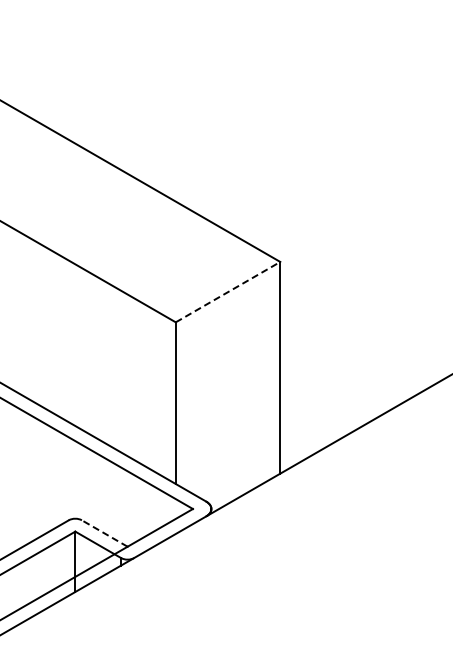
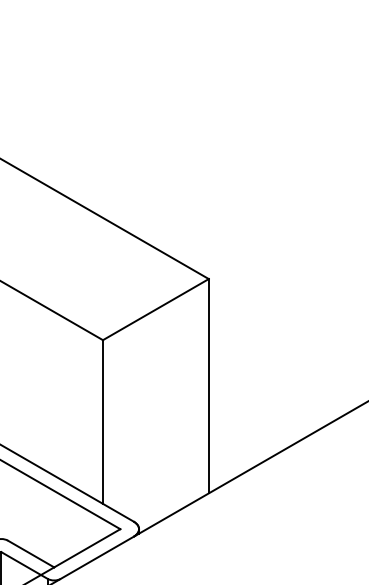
line: (228, 291) -> (156, 308), dashed -> solid
line: (104, 533) -> (30, 553), dashed -> solid

